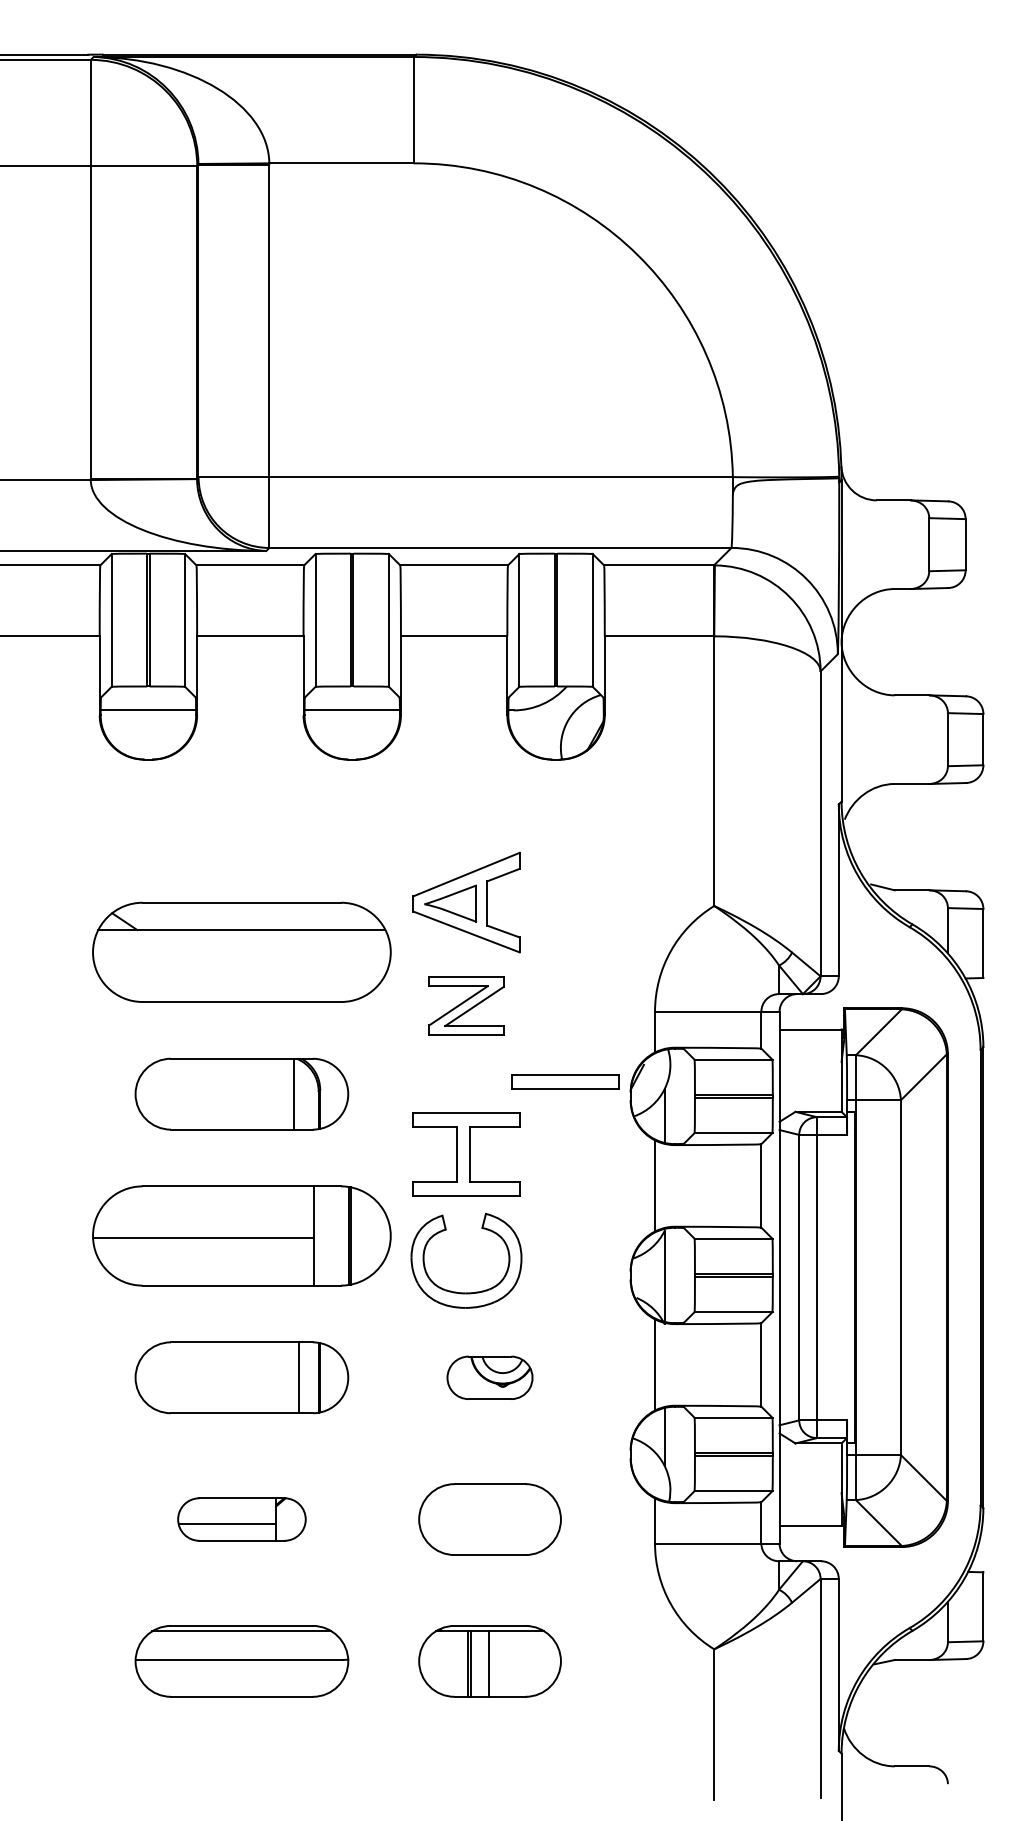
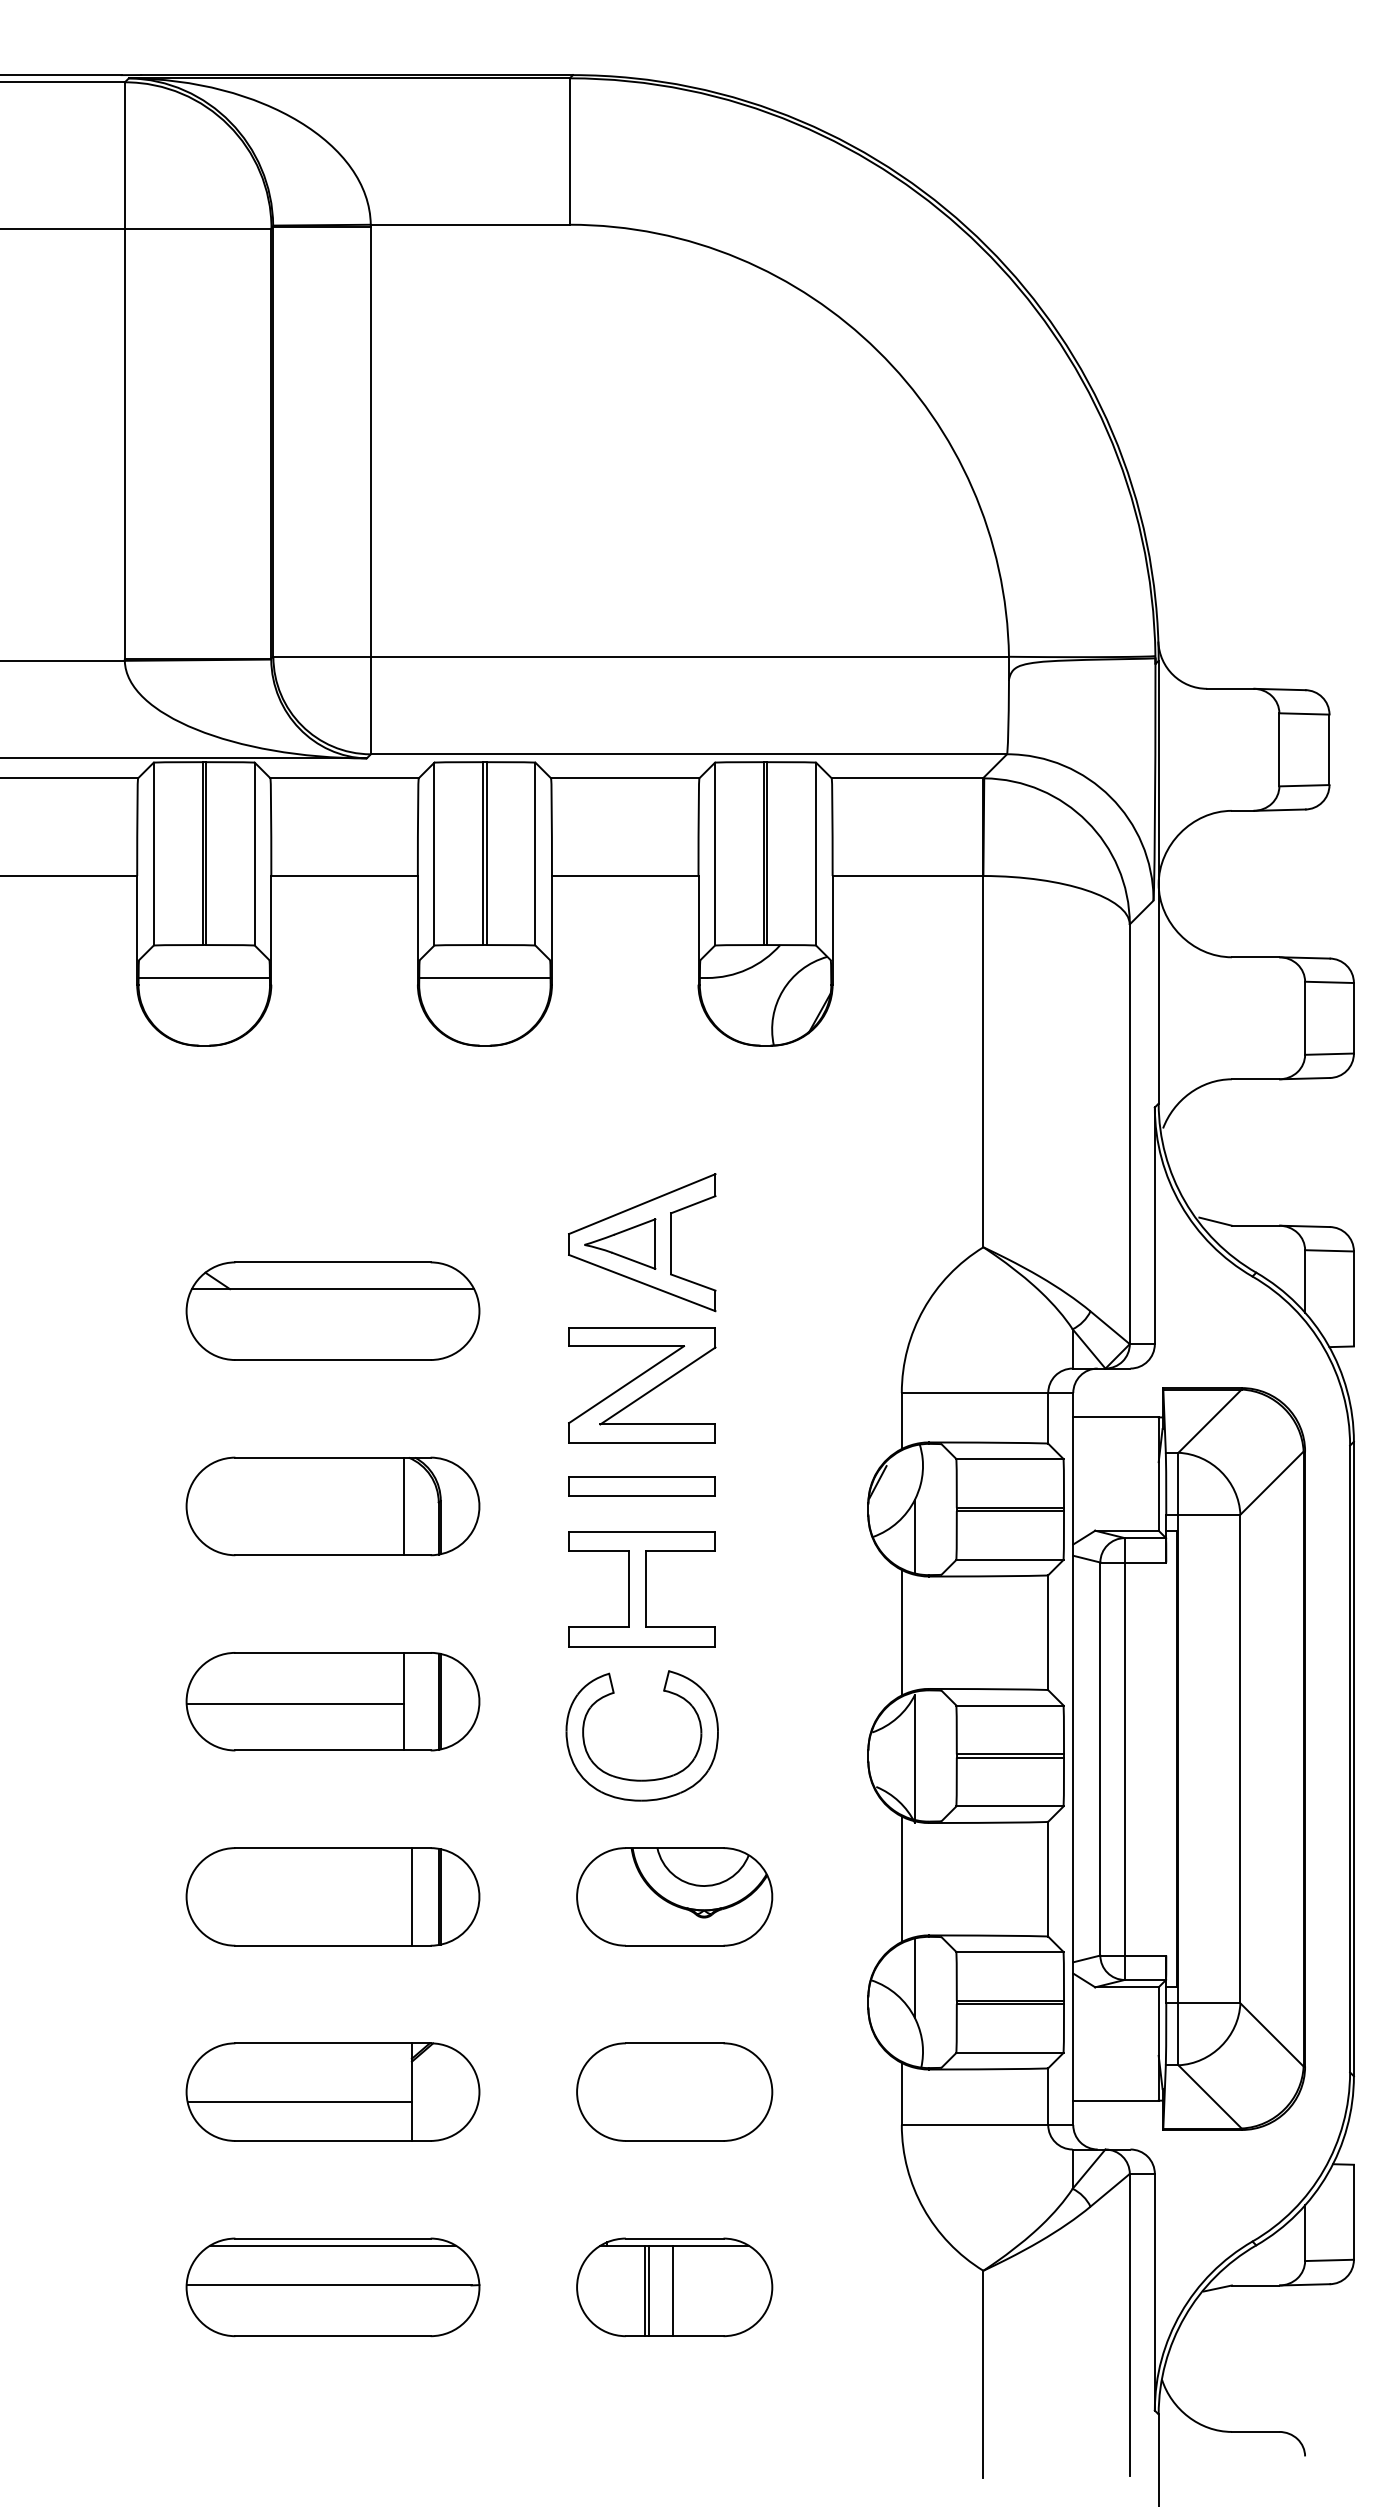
part: (241, 952) -> (332, 1311), size x0.71
part: (466, 1005) -> (642, 1384), size x1.43
part: (565, 1081) -> (642, 1486), moved
part: (241, 1235) -> (332, 1700), size x0.71
part: (489, 1377) -> (673, 1896), size x1.67
part: (241, 1519) -> (332, 2092), size x1.67

